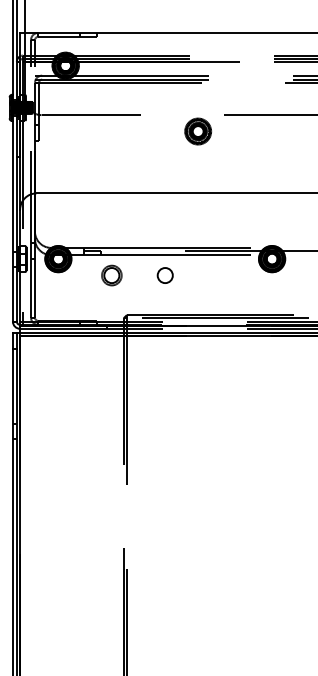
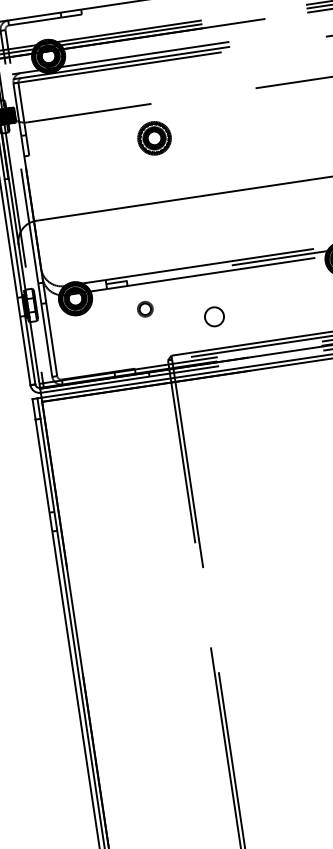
part: (198, 131) -> (154, 138), moved
part: (111, 275) -> (144, 309), size x0.6
circle: (164, 275) -> (213, 316), moved

